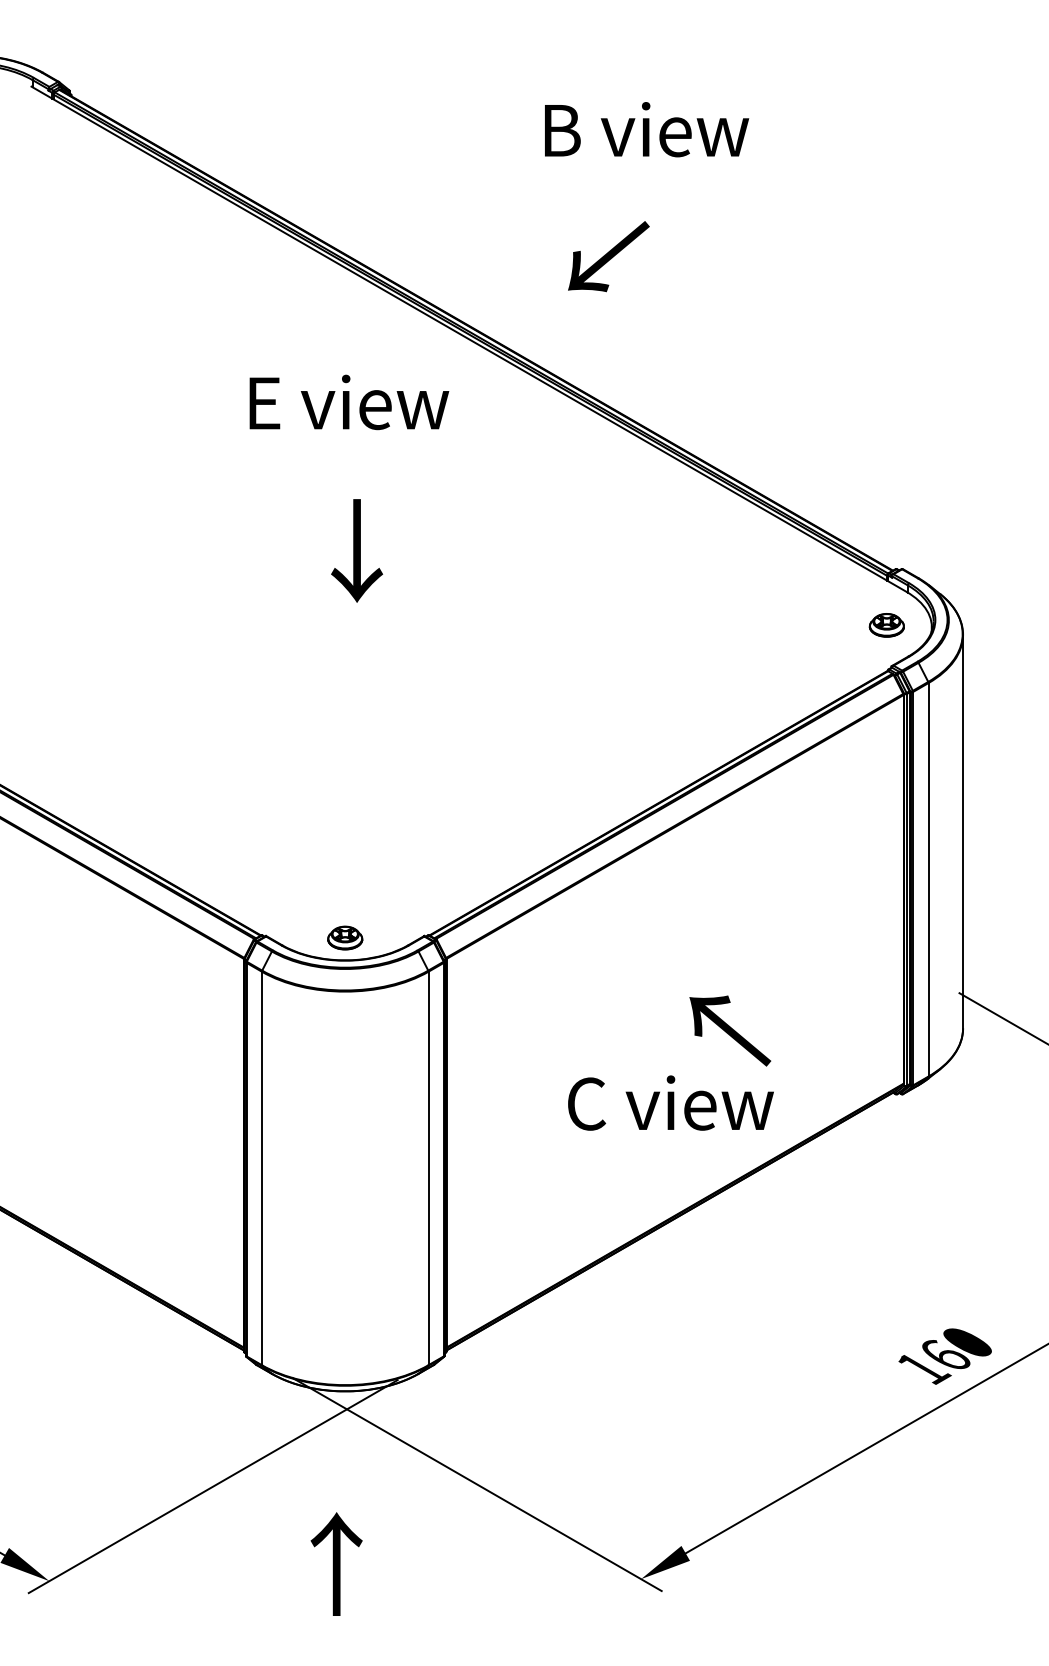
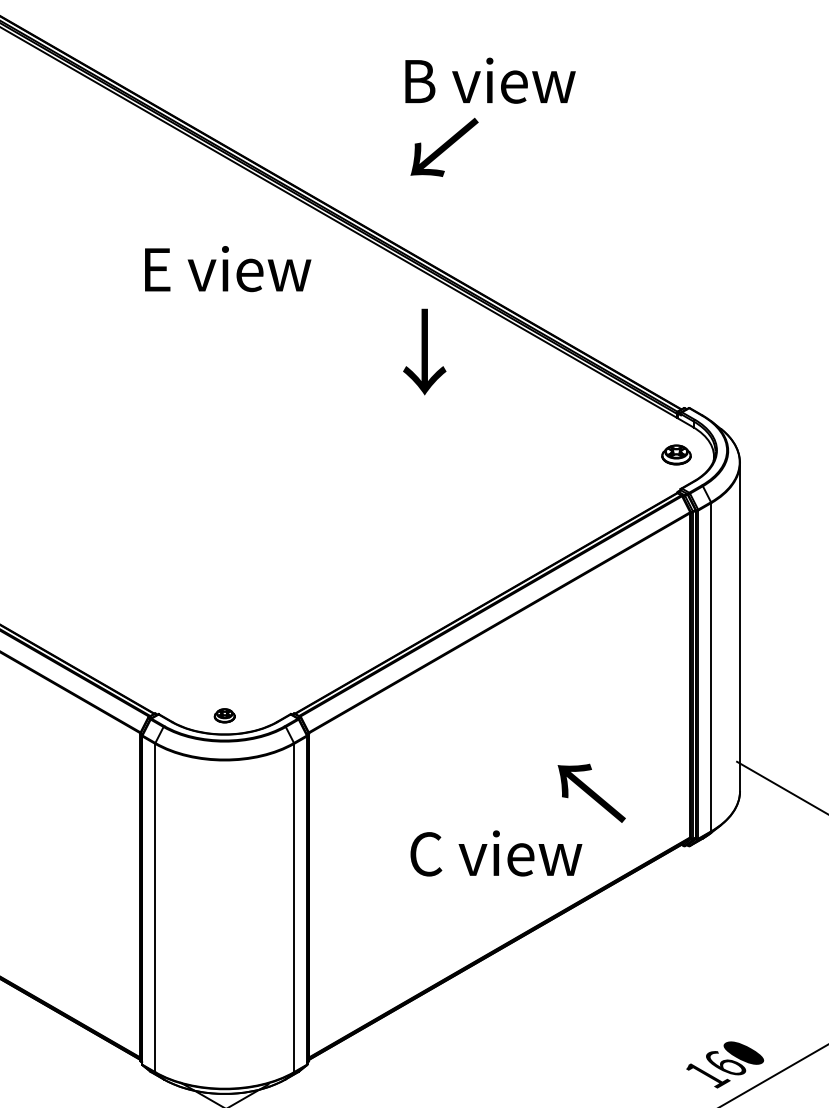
text: (647, 129) -> (491, 80), moved
text: (357, 550) -> (425, 351), moved
part: (345, 937) -> (224, 715), size x0.7
text: (730, 1030) -> (591, 792), moved

